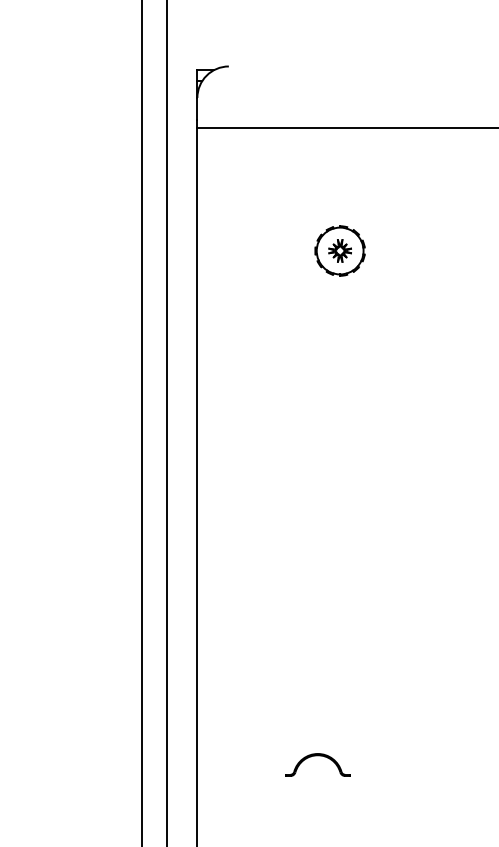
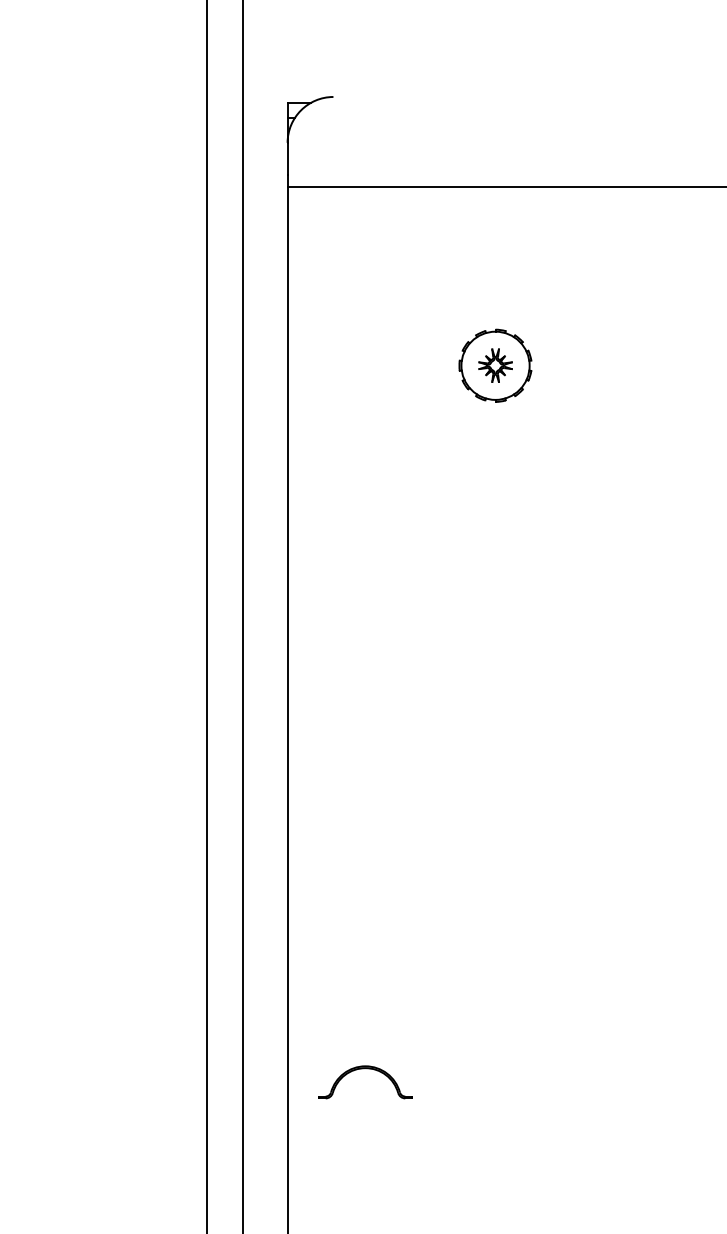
part: (317, 756) -> (364, 1069), moved

